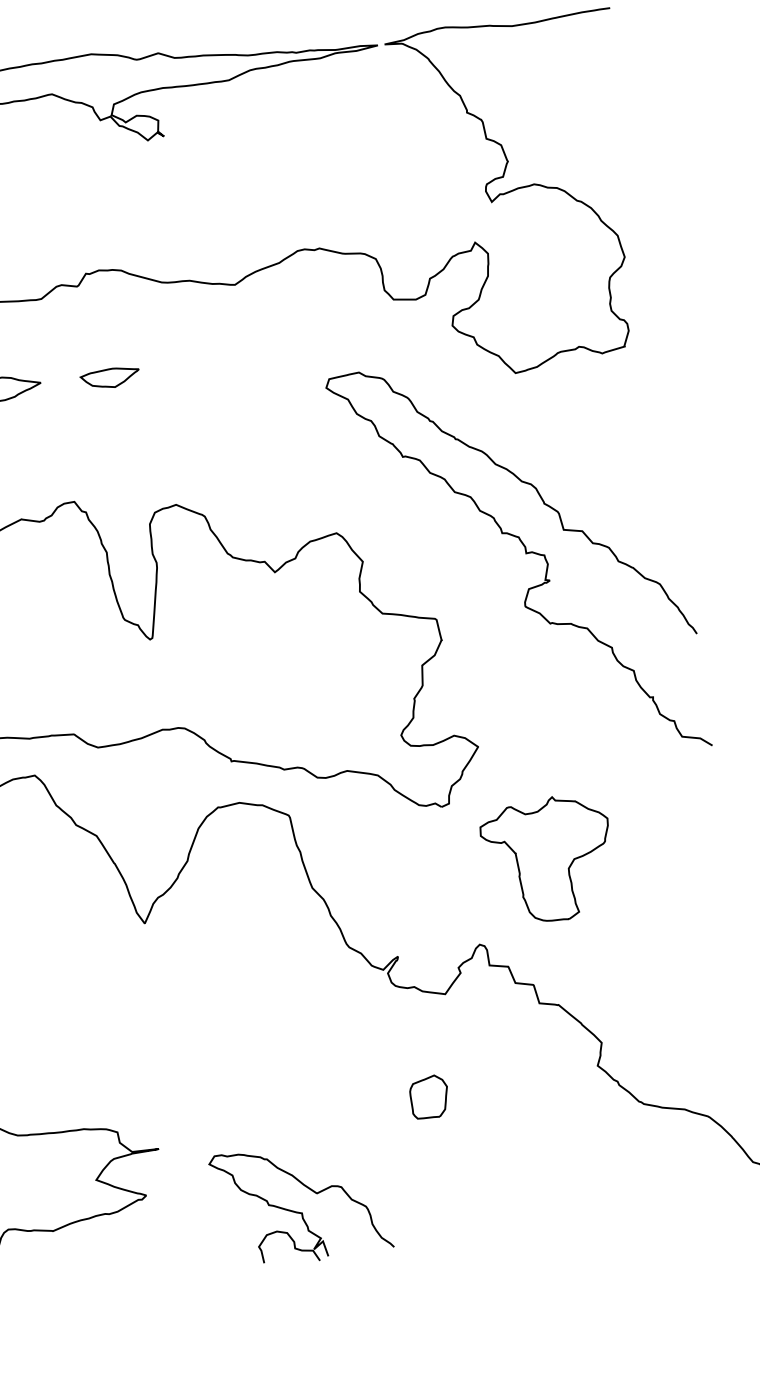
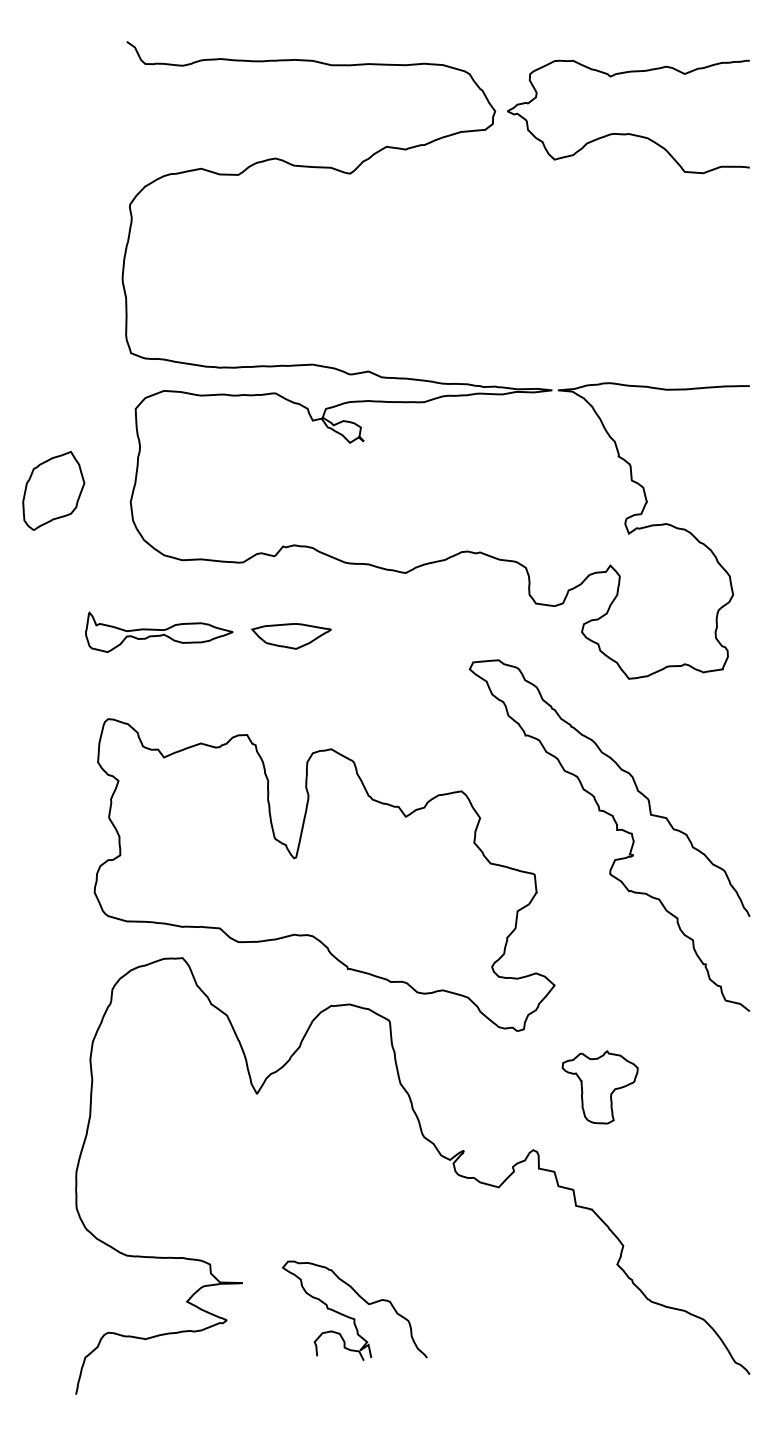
part: (109, 378) -> (290, 636), size x1.6
part: (547, 859) -> (599, 1087), size x0.7
part: (429, 1096) -> (473, 1270), removed
part: (299, 1211) -> (352, 1317), moved

